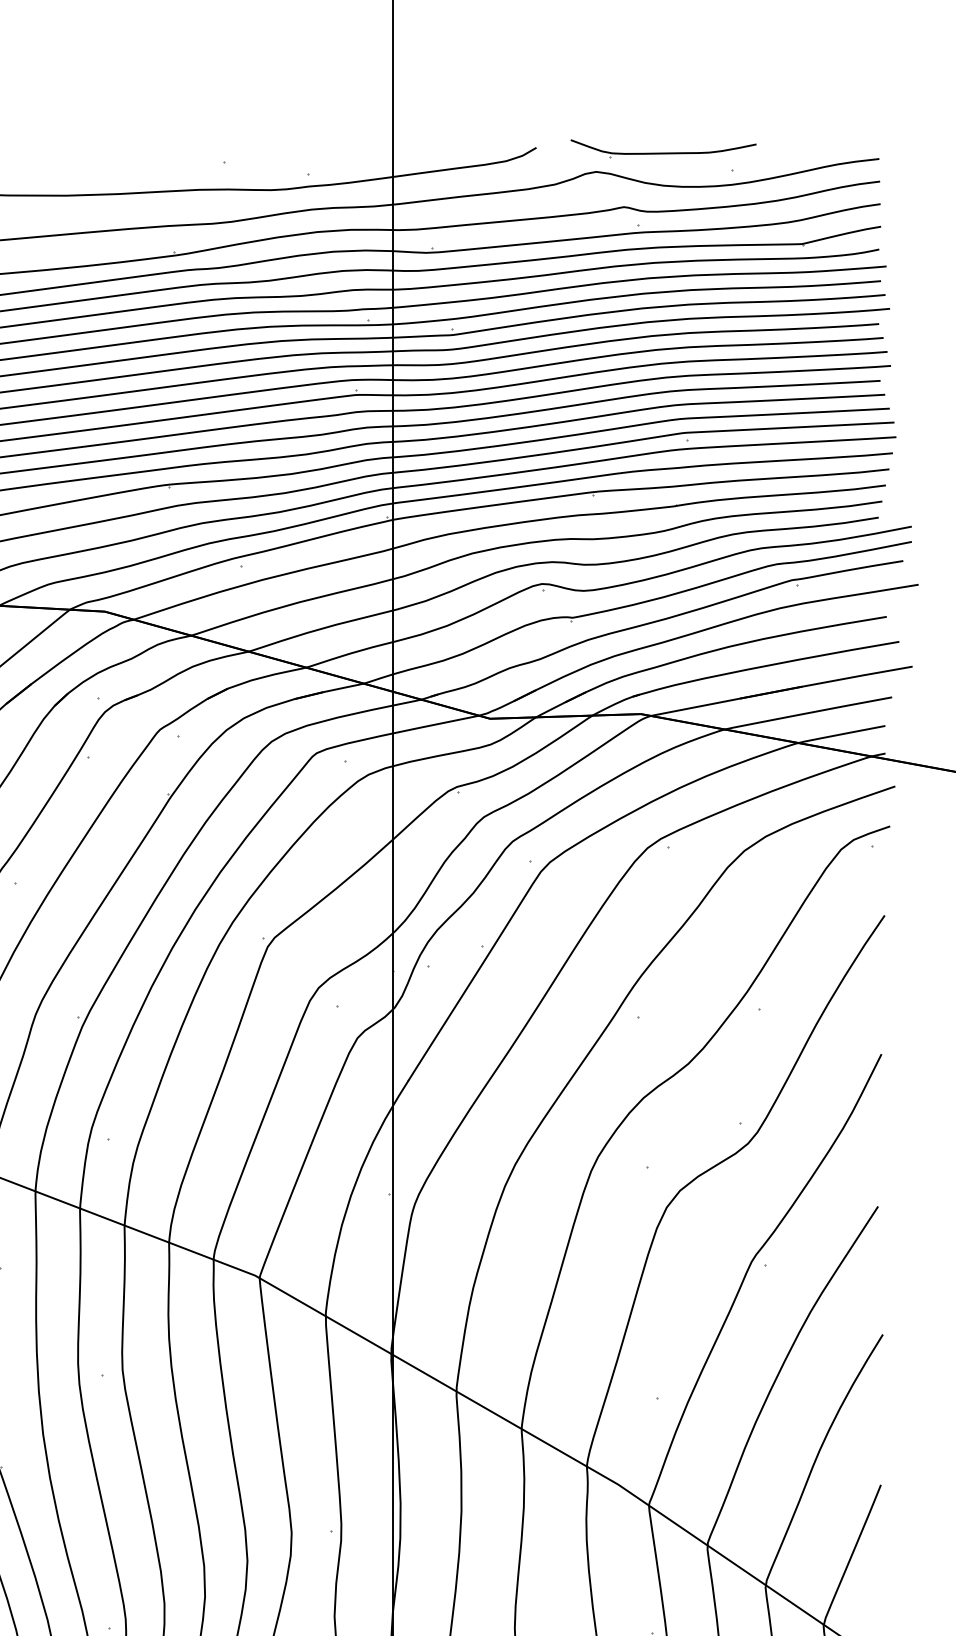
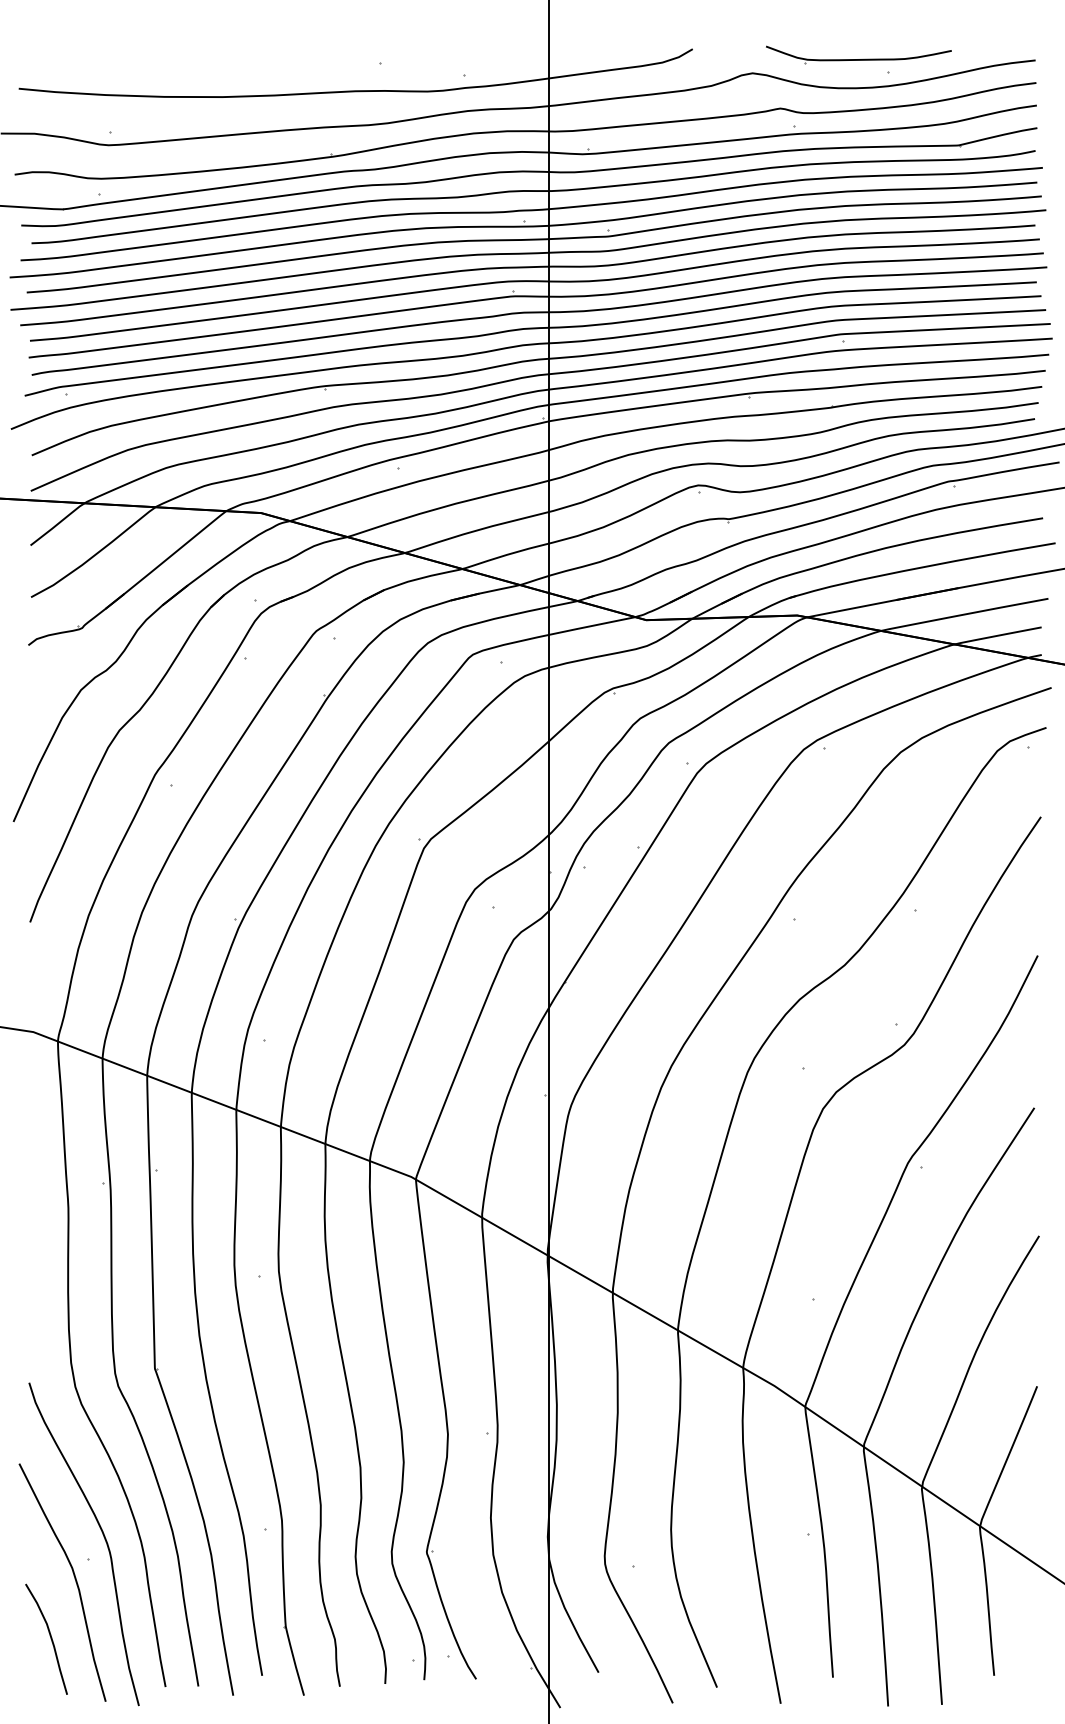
part: (663, 148) -> (858, 54), moved

